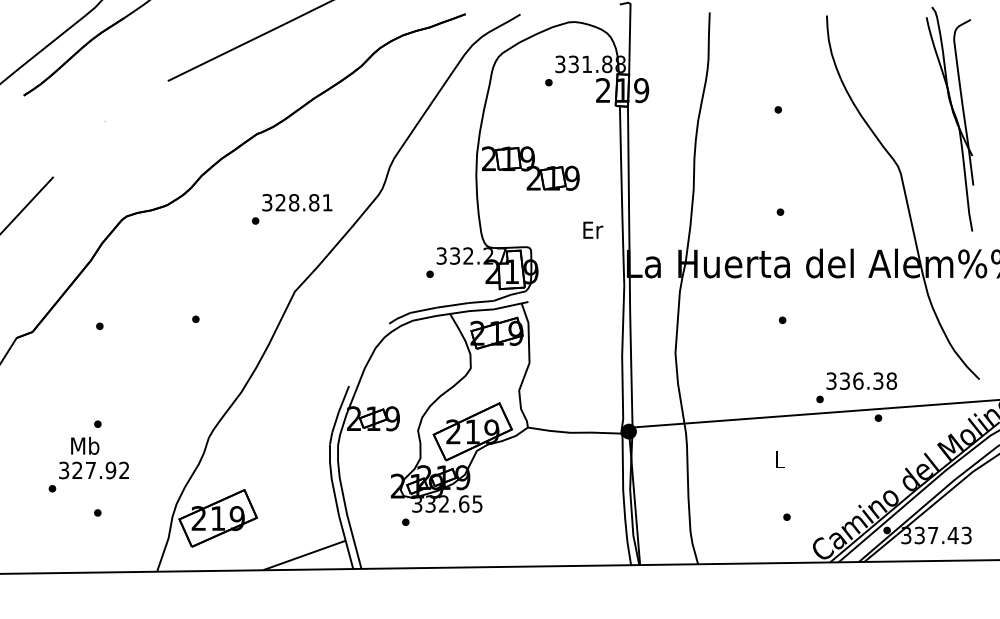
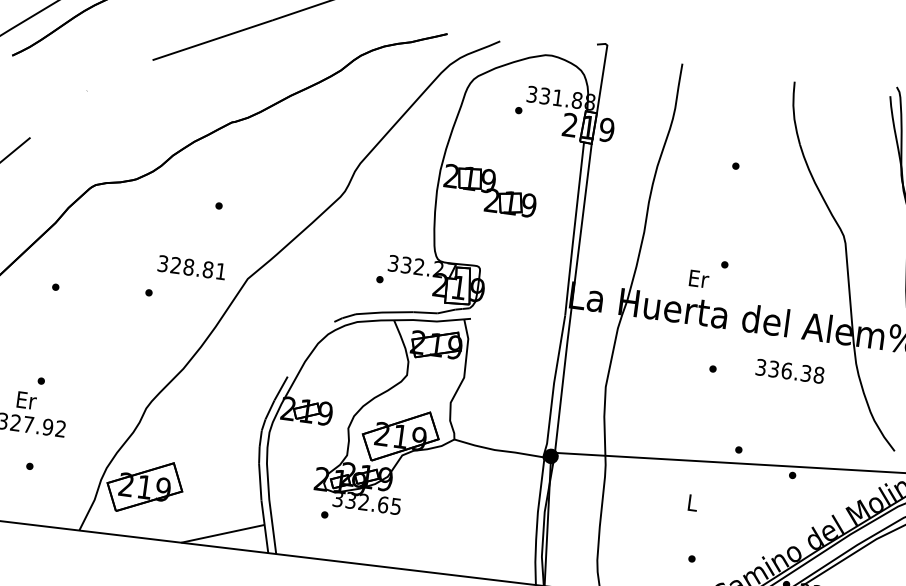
text: (297, 202) -> (192, 267), moved
text: (593, 229) -> (699, 278), moved
text: (861, 380) -> (789, 370), moved
text: (85, 445) -> (26, 399), Mb -> Er

